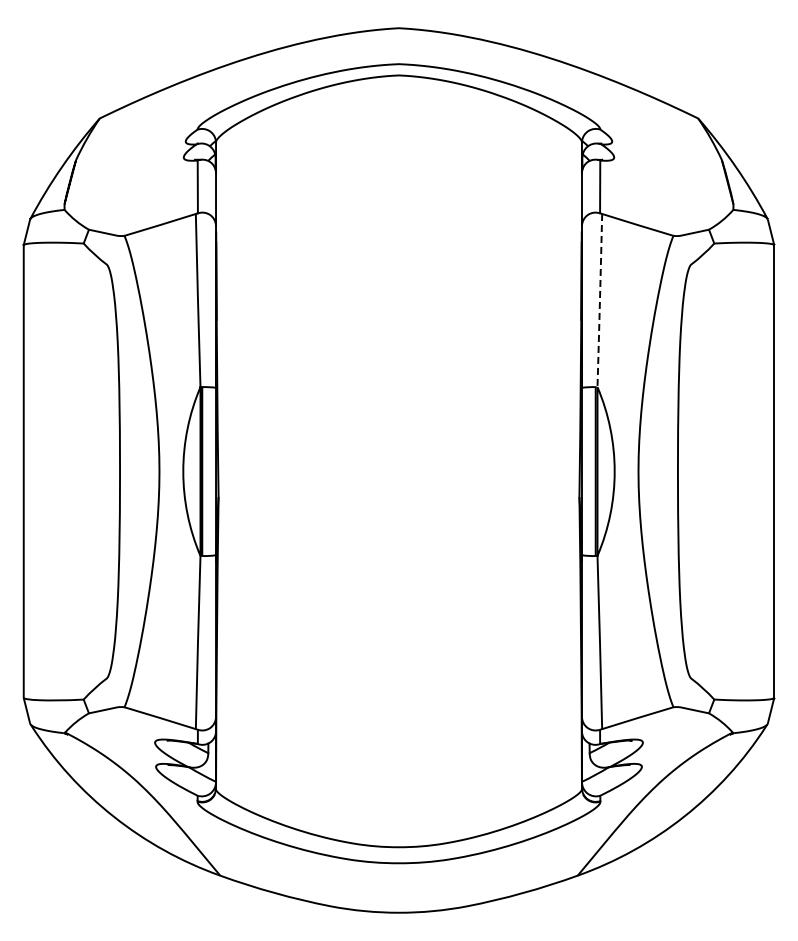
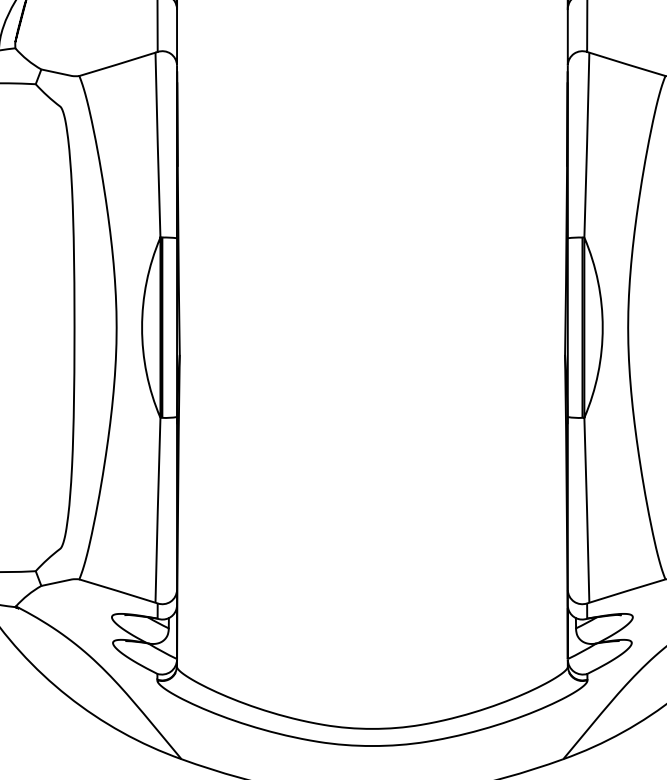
line: (599, 301) -> (586, 146), dashed -> solid

